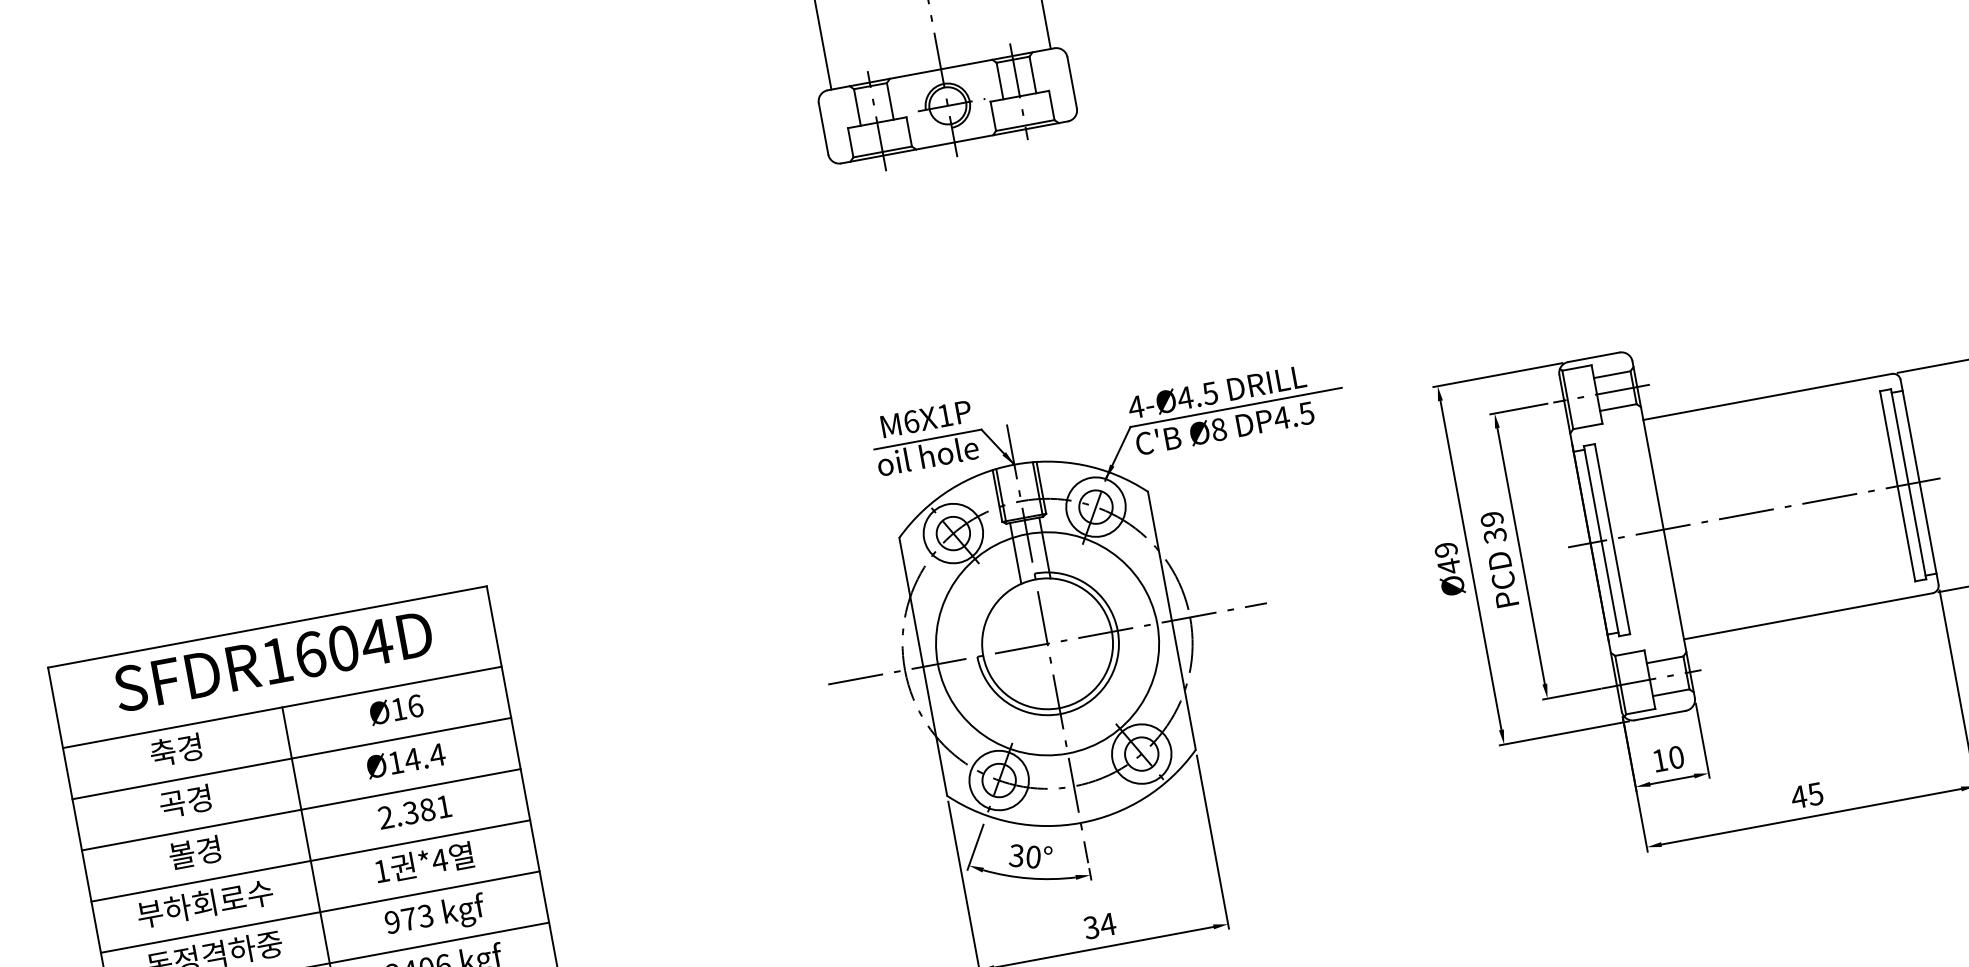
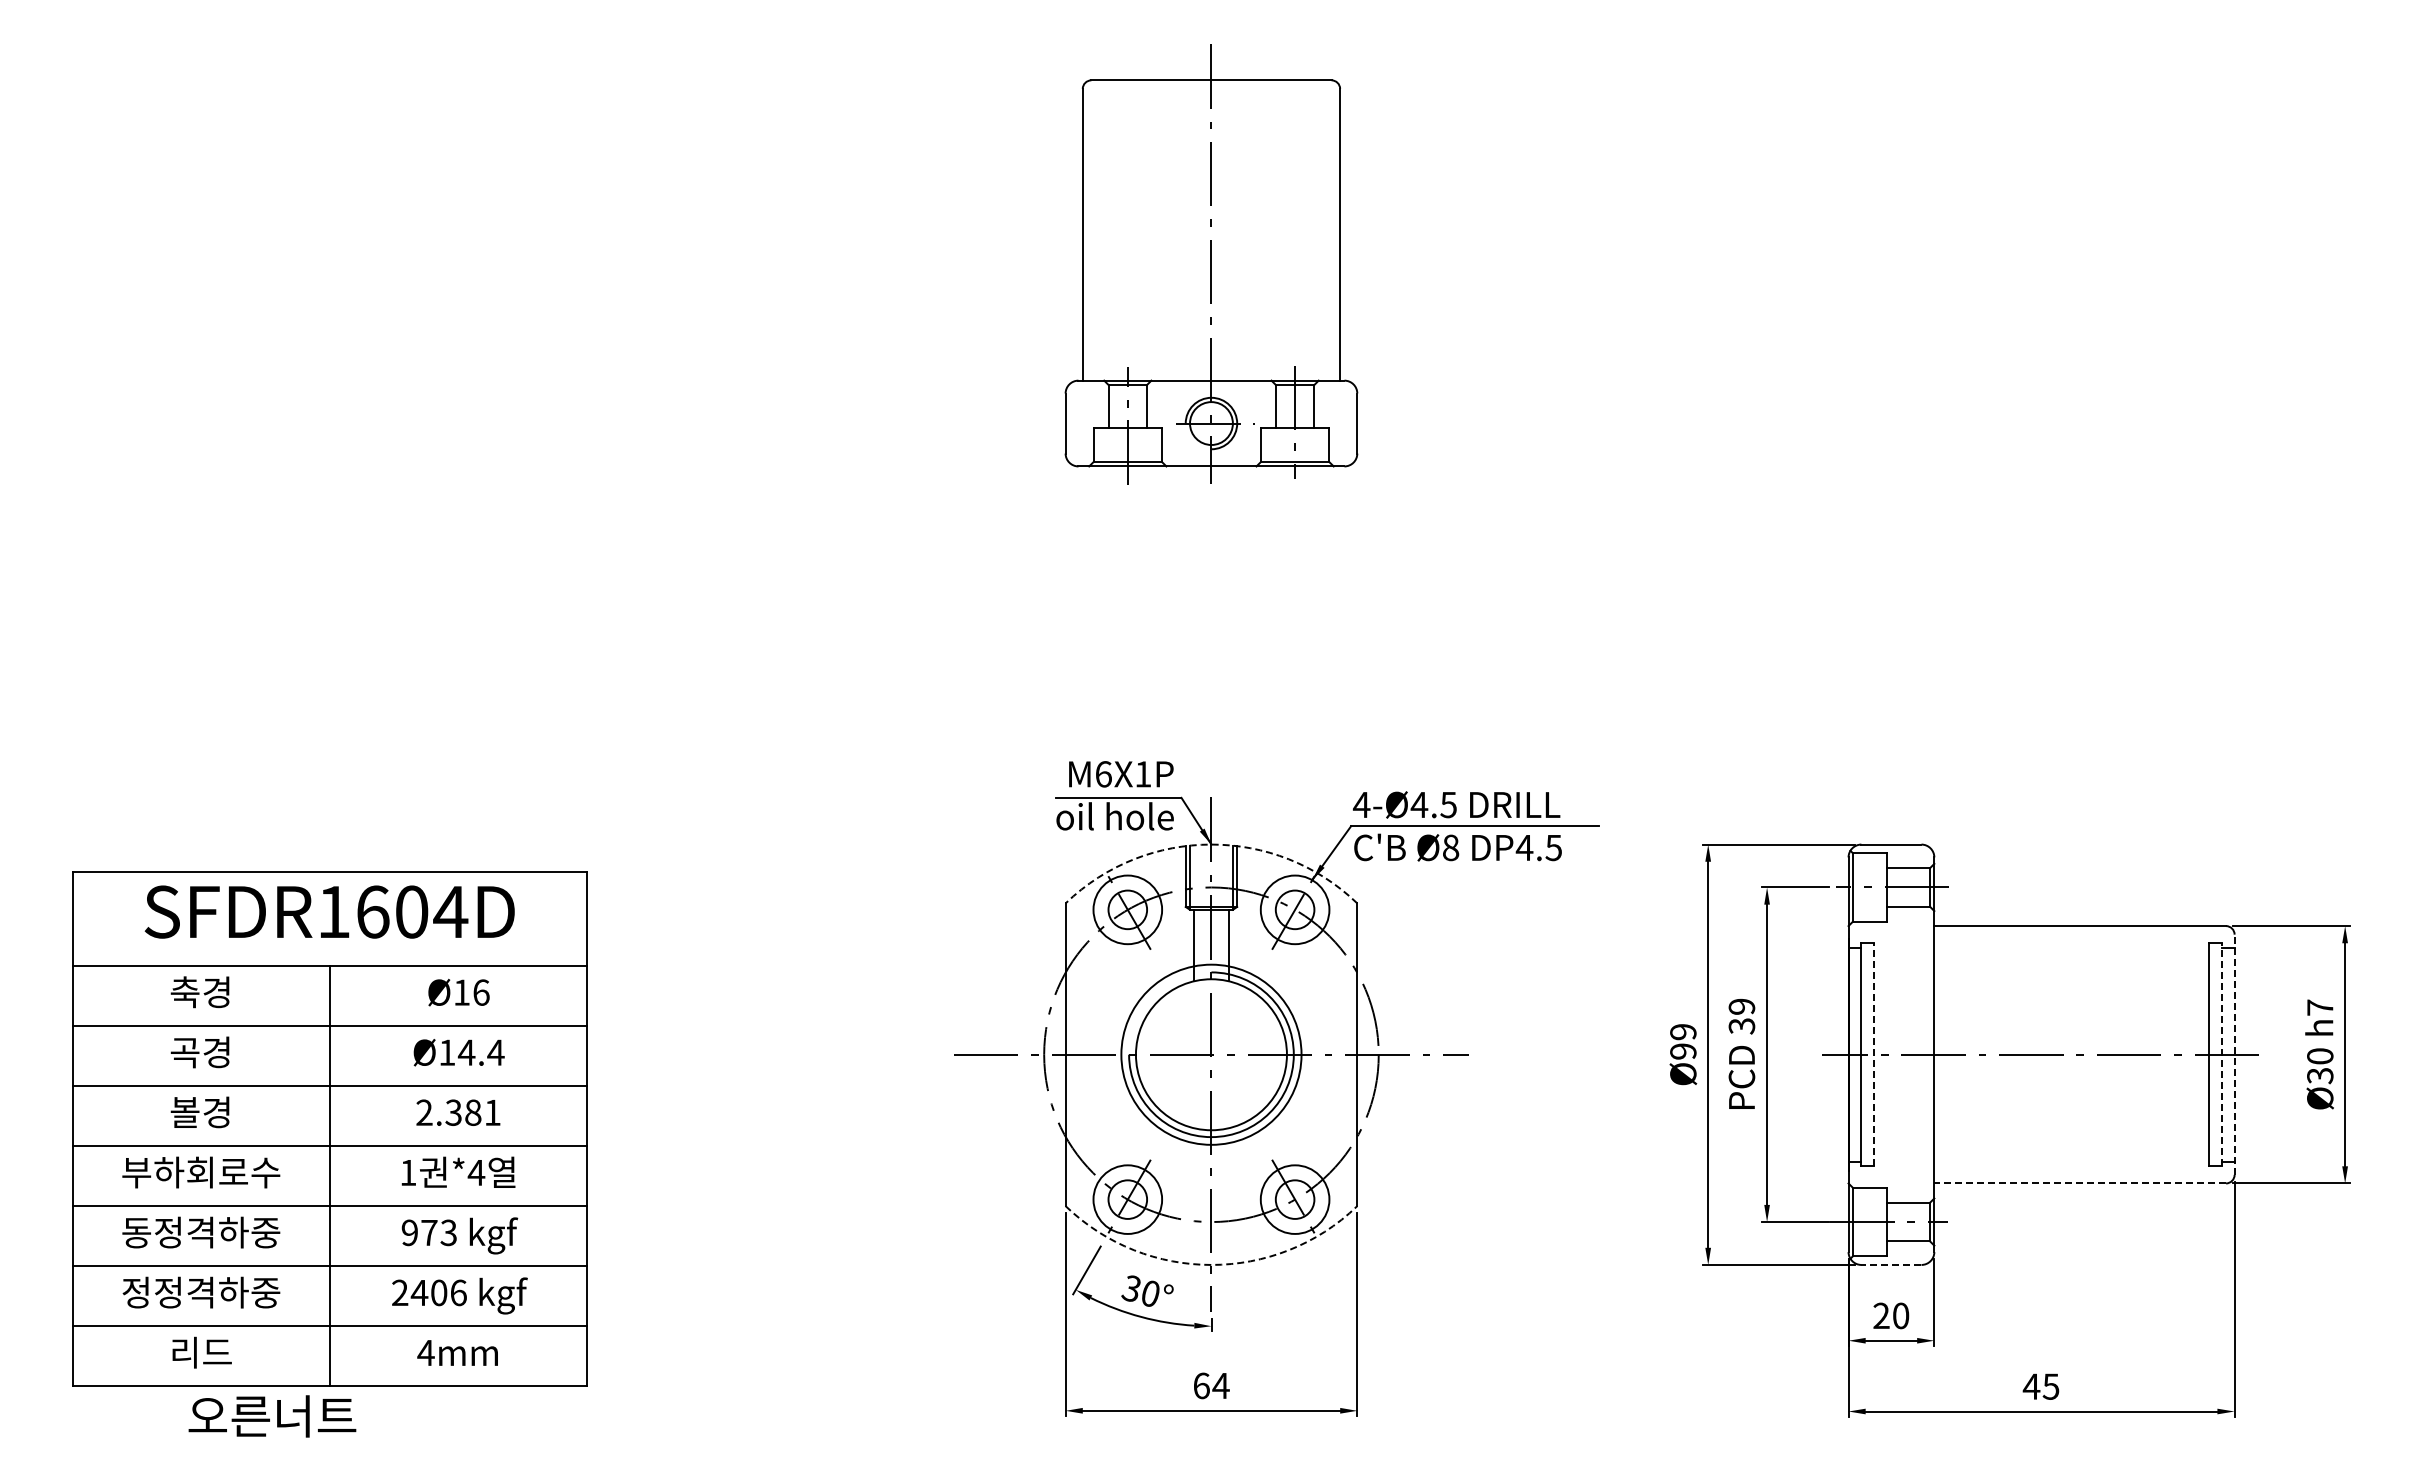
arc: (1014, 464) -> (1211, 844), solid -> dashed
line: (1919, 482) -> (2234, 1054), solid -> dashed
line: (1908, 484) -> (2221, 1054), solid -> dashed
line: (1612, 538) -> (1874, 1054), solid -> dashed
text: (1449, 566) -> (1683, 1051), Ø49 -> Ø99
line: (1808, 616) -> (2080, 1183), solid -> dashed
circle: (1047, 643) -> (1211, 1054), size x0.7
line: (1659, 715) -> (1890, 1264), solid -> dashed
text: (1659, 760) -> (1881, 1315), 10 -> 20
arc: (1080, 822) -> (1211, 1264), solid -> dashed
text: (1091, 927) -> (1201, 1385), 34 -> 64

